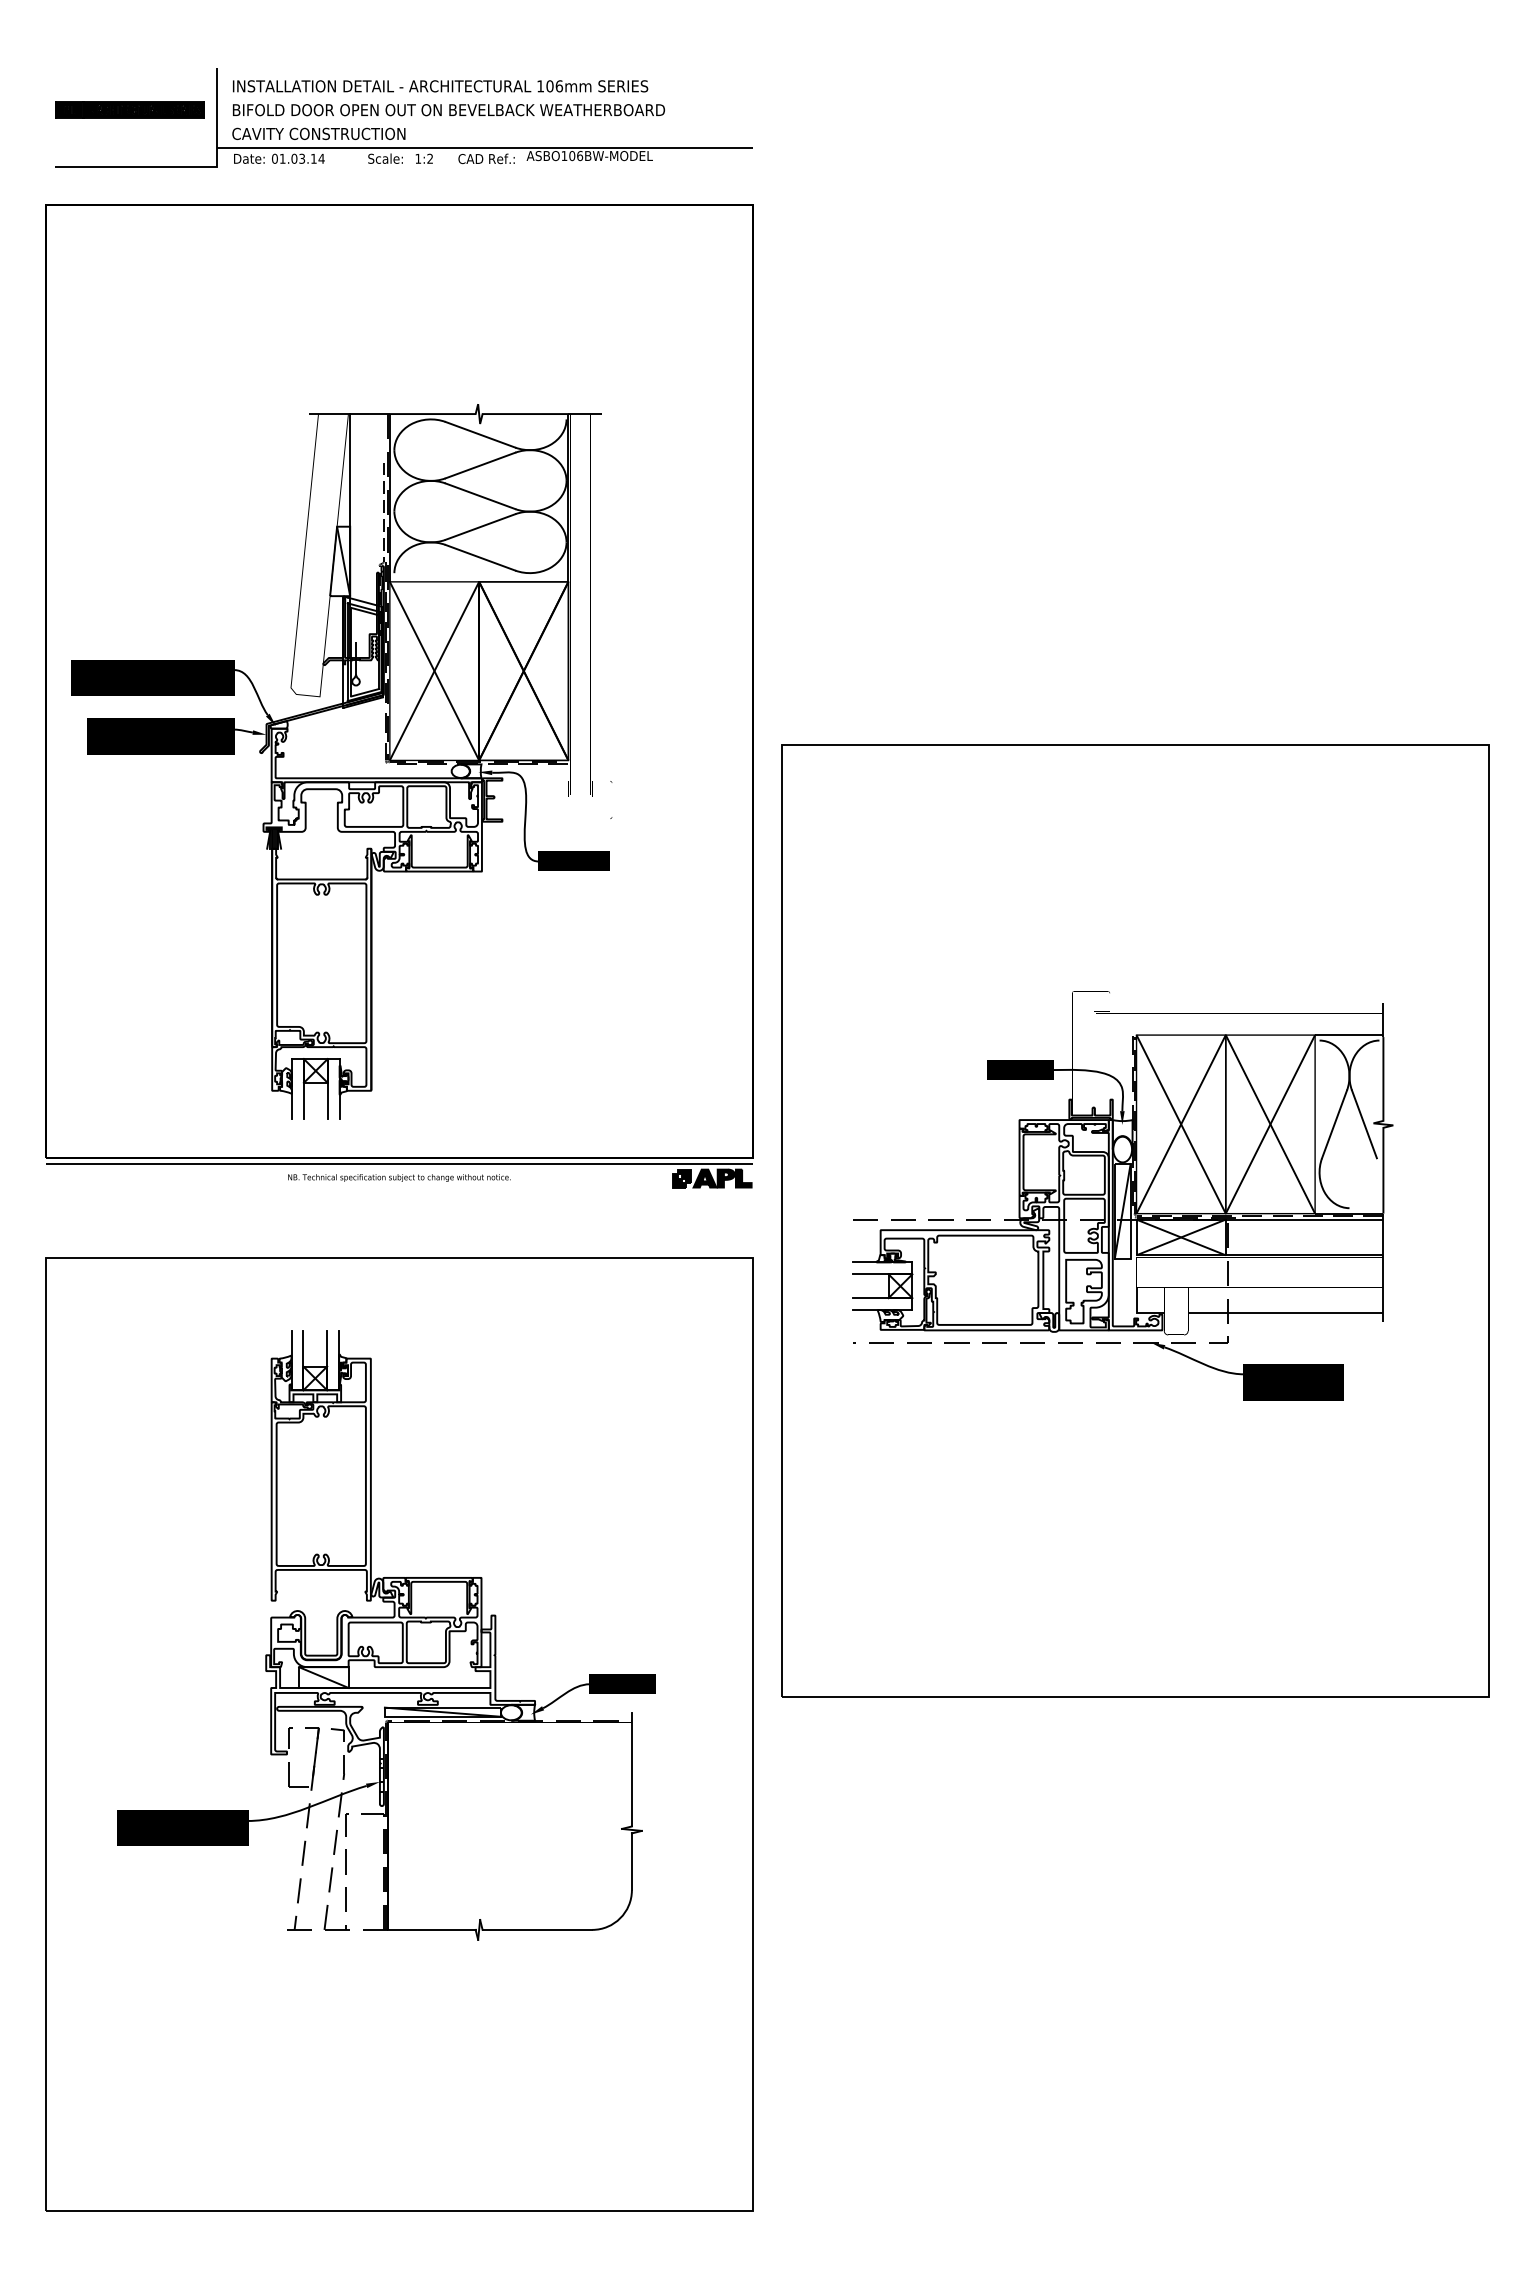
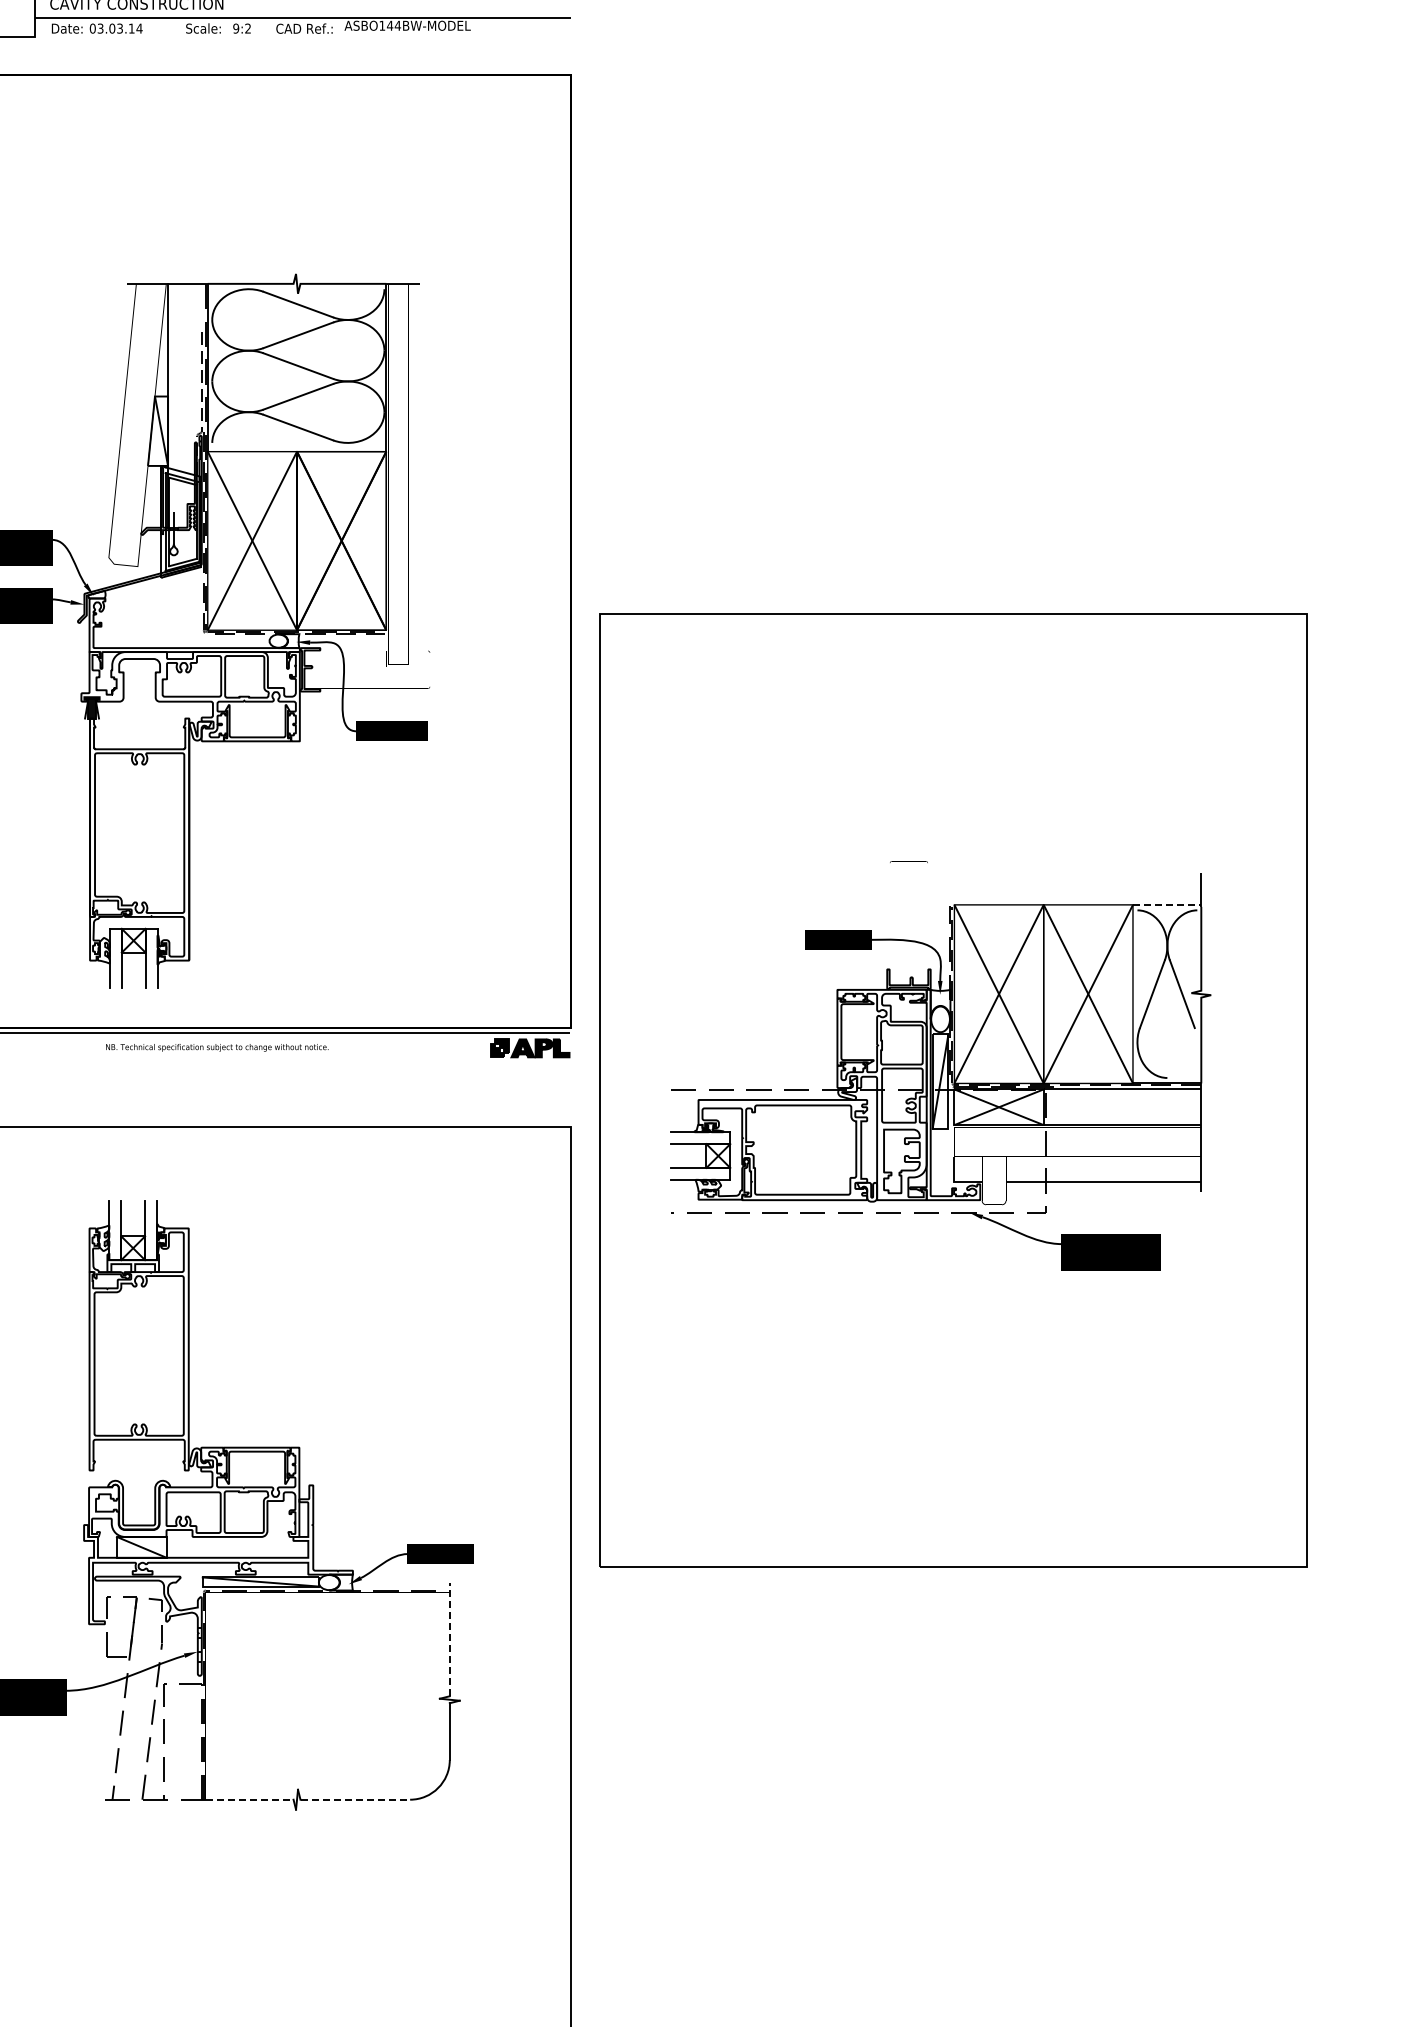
text: (575, 156) -> (393, 26), ASBO106BW-MODEL -> ASBO144BW-MODEL
text: (282, 158) -> (100, 28), 01.03.14 -> 03.03.14
text: (418, 158) -> (236, 28), 1:2 -> 9:2
line: (1349, 1035) -> (1167, 905), solid -> dashed
line: (631, 1769) -> (449, 1639), solid -> dashed
line: (431, 1929) -> (249, 1799), solid -> dashed
line: (537, 1929) -> (355, 1799), solid -> dashed

